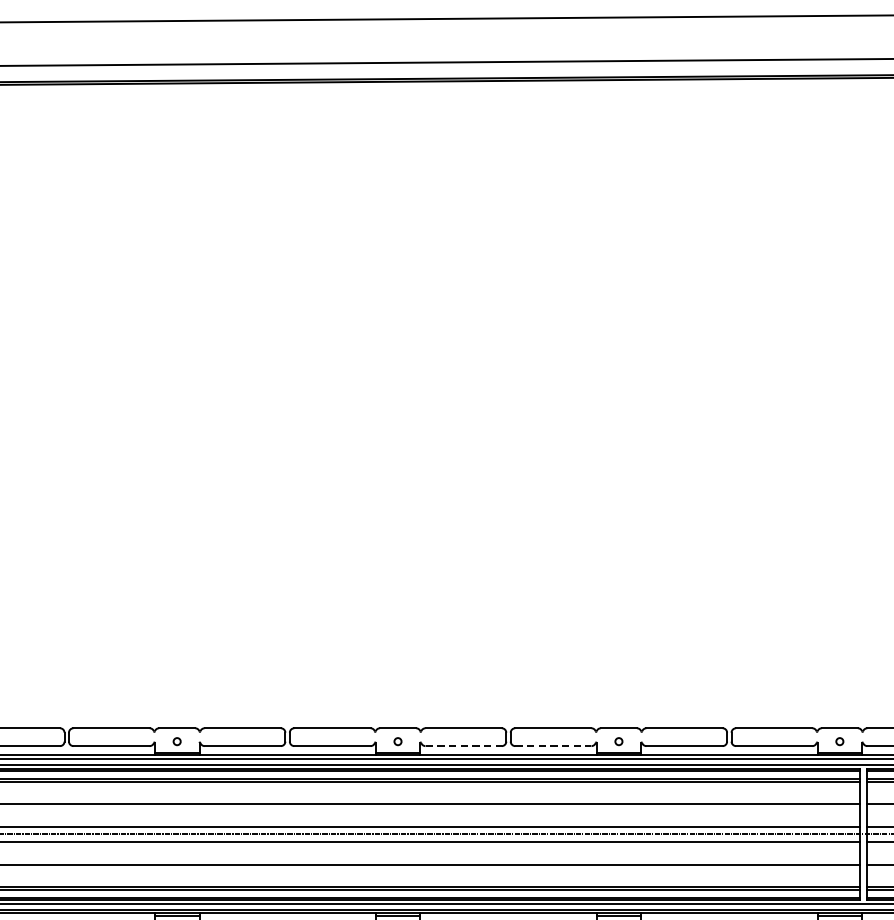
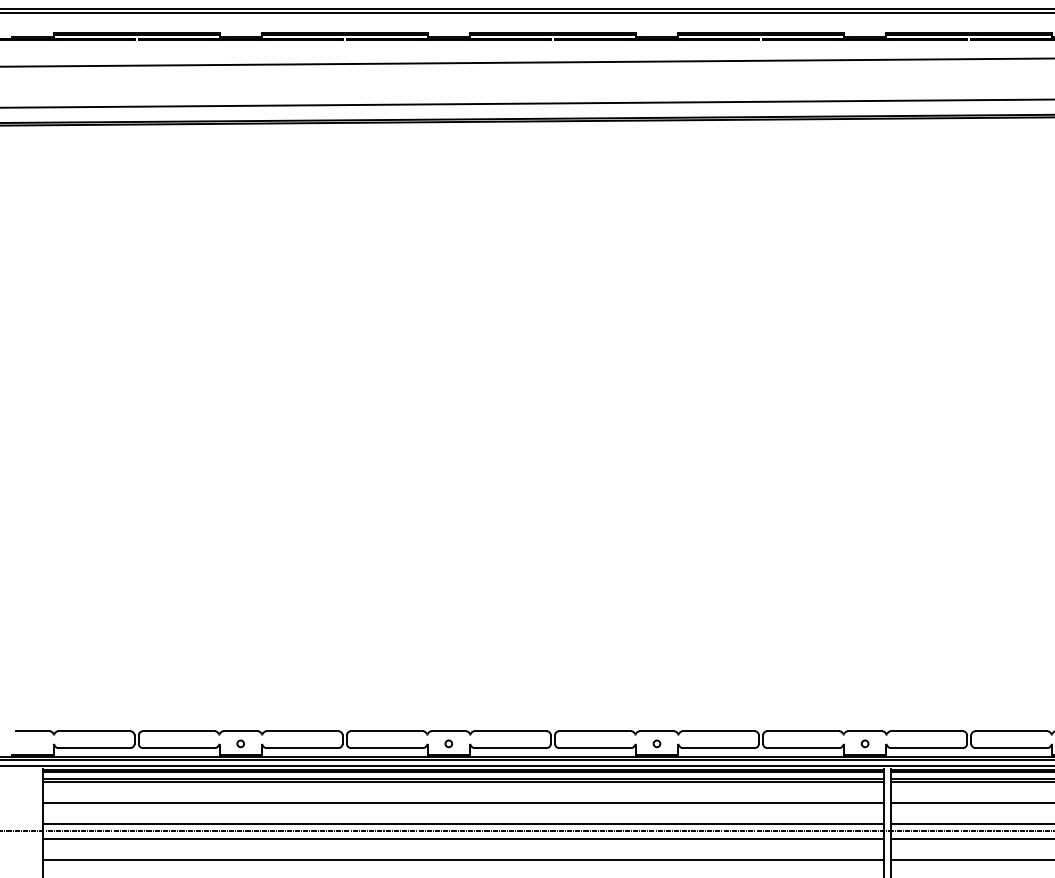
line: (463, 746) -> (510, 748), dashed -> solid
line: (553, 746) -> (595, 748), dashed -> solid

